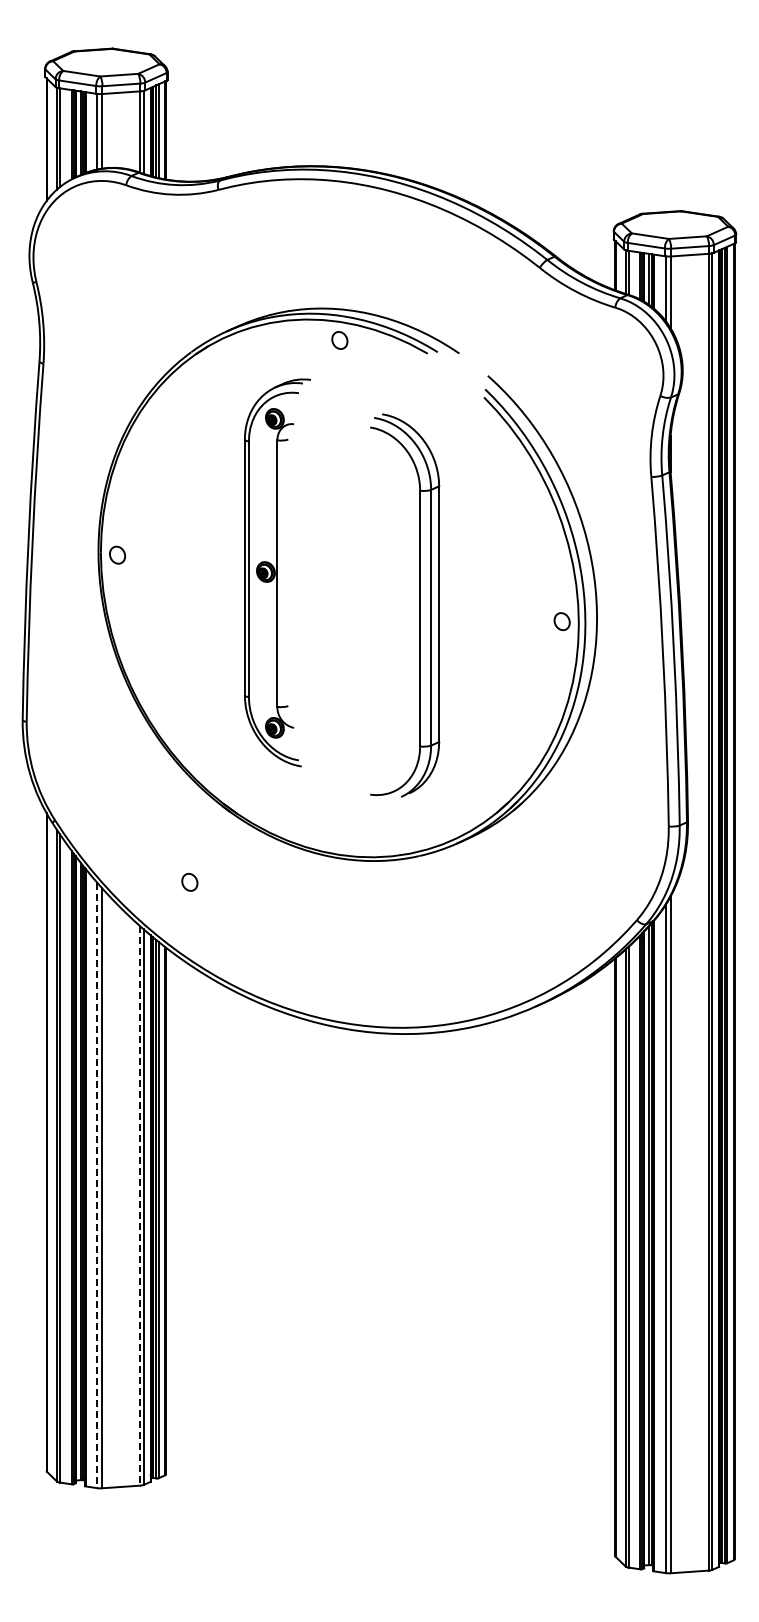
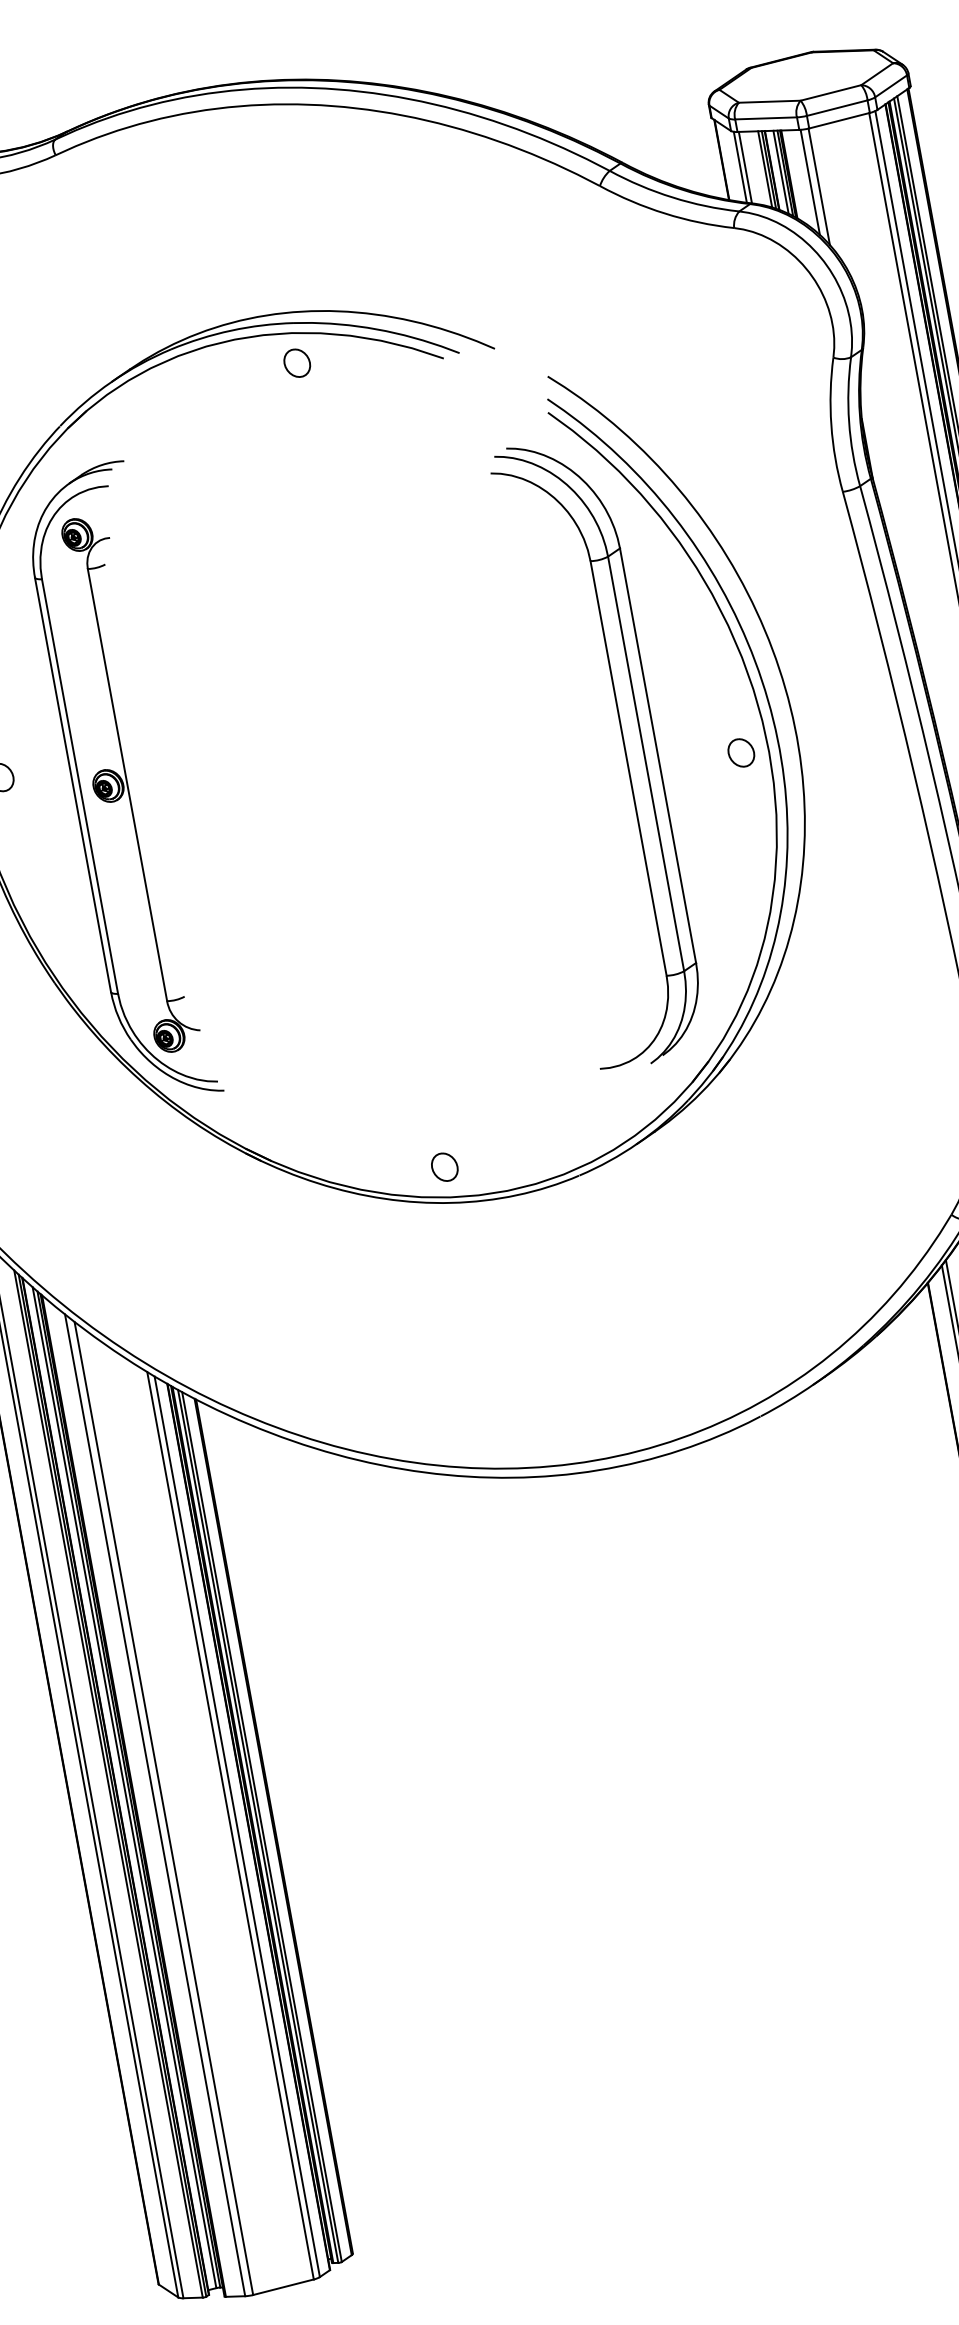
part: (277, 572) -> (127, 783), moved
part: (419, 605) -> (623, 747), moved
part: (189, 882) -> (444, 1167), moved
line: (97, 1185) -> (155, 1805), dashed -> solid
line: (139, 1205) -> (229, 1825), dashed -> solid

